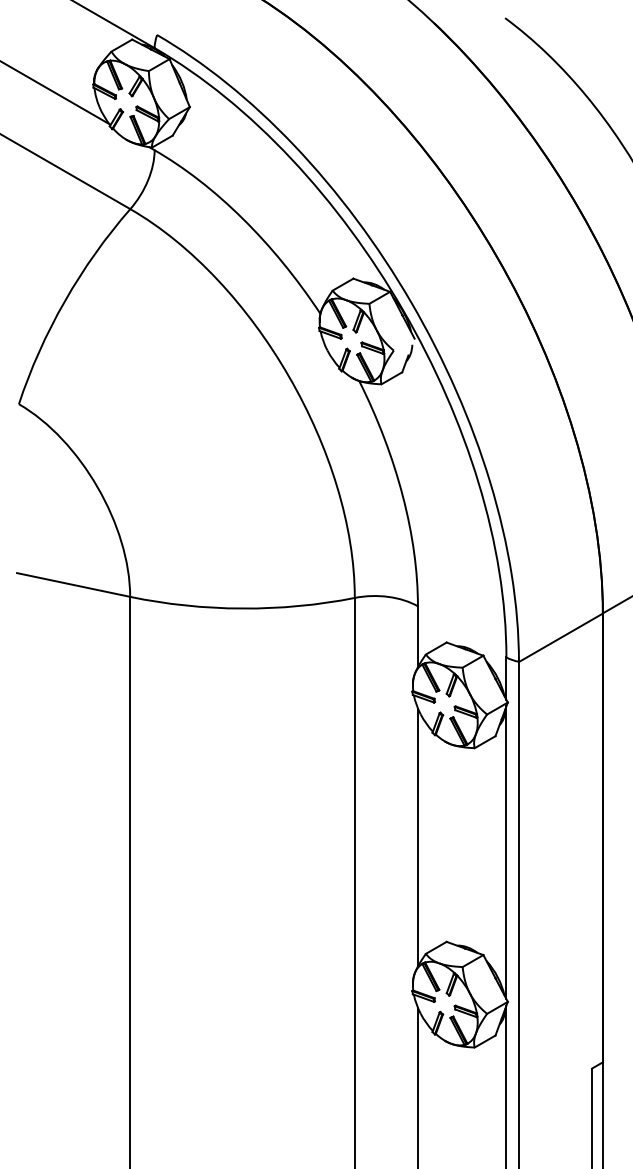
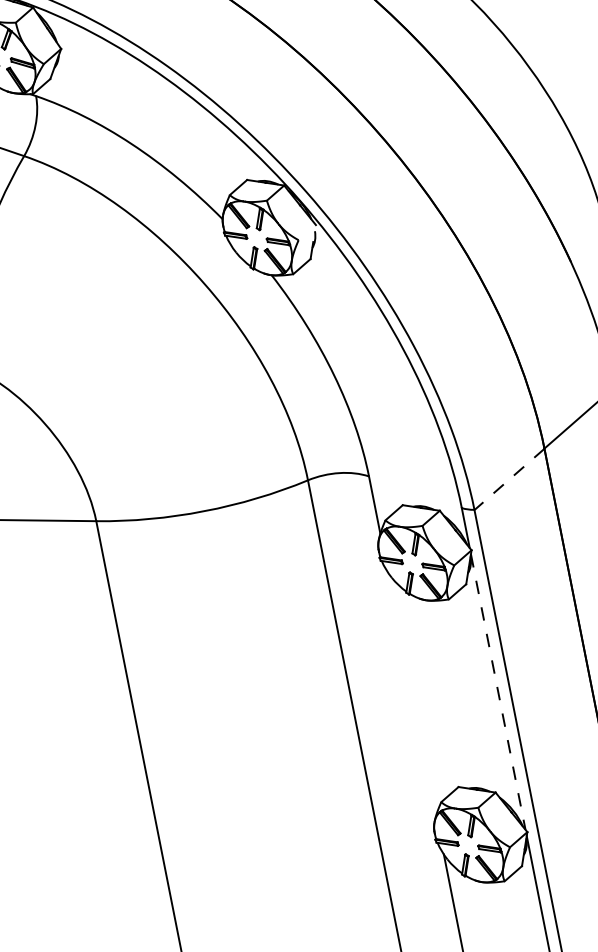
line: (560, 638) -> (509, 480), solid -> dashed
line: (417, 837) -> (411, 694), removed
line: (506, 853) -> (498, 692), solid -> dashed

